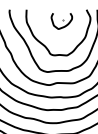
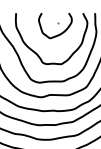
part: (61, 21) -> (55, 26), size x1.43

